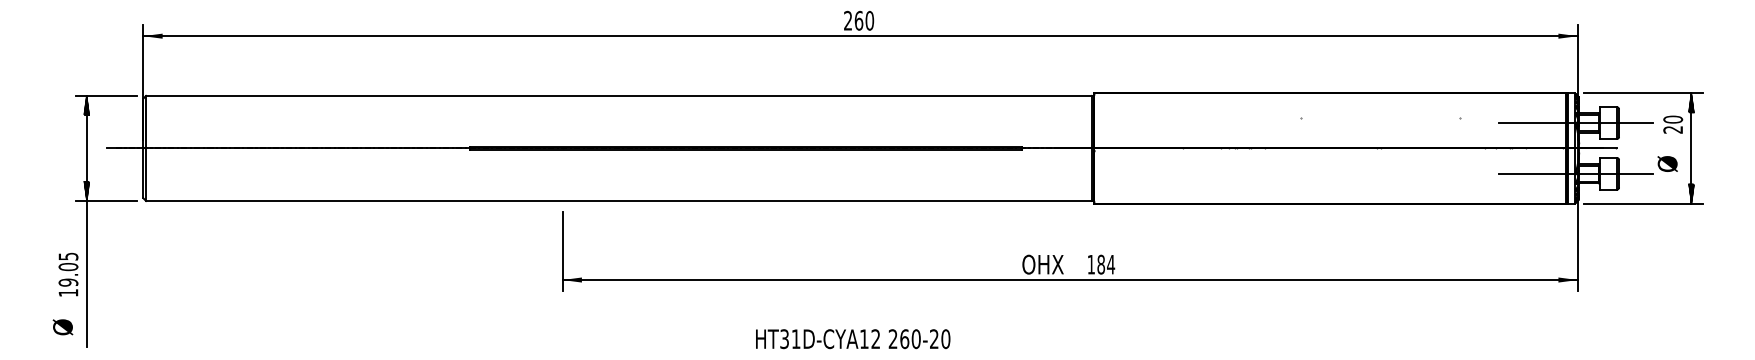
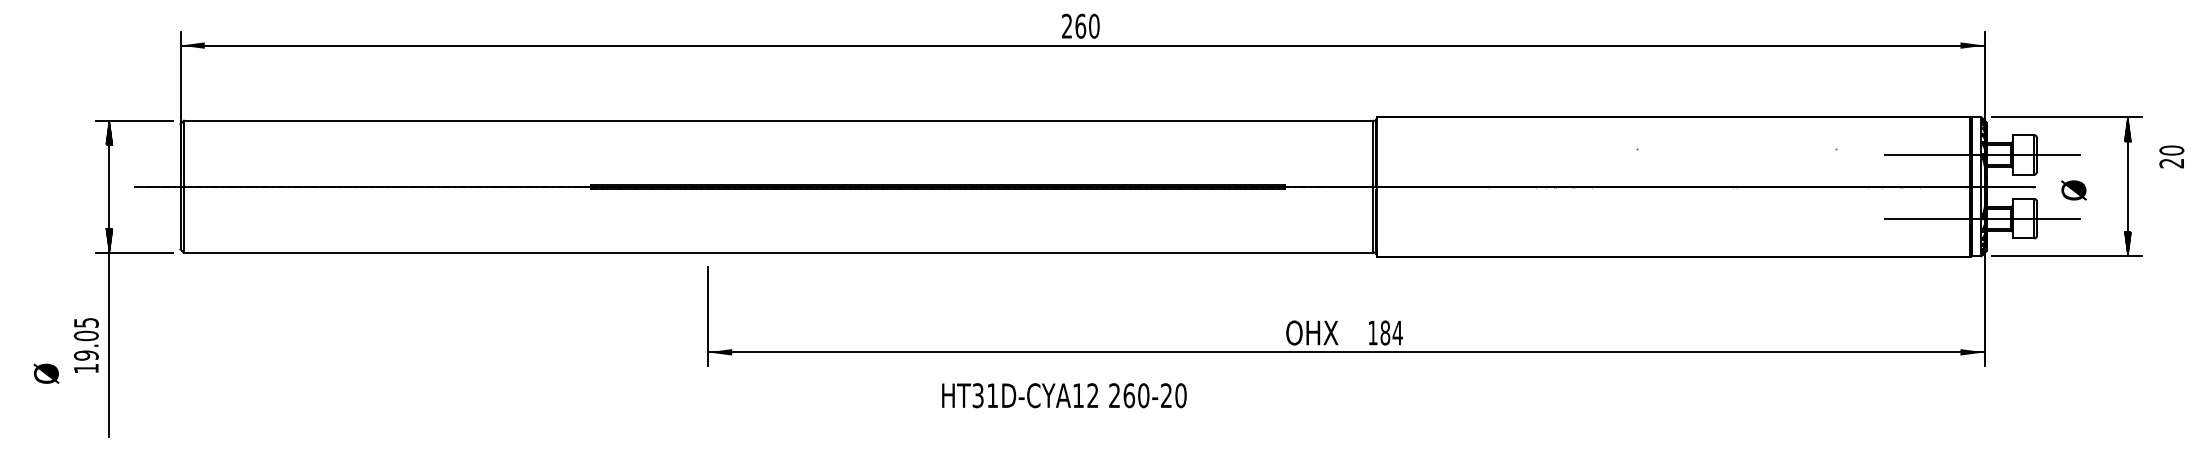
text: (1672, 124) -> (2171, 156), moved
text: (1667, 164) -> (2073, 190), moved
text: (63, 327) -> (46, 373), moved
text: (853, 339) -> (1064, 395), moved

